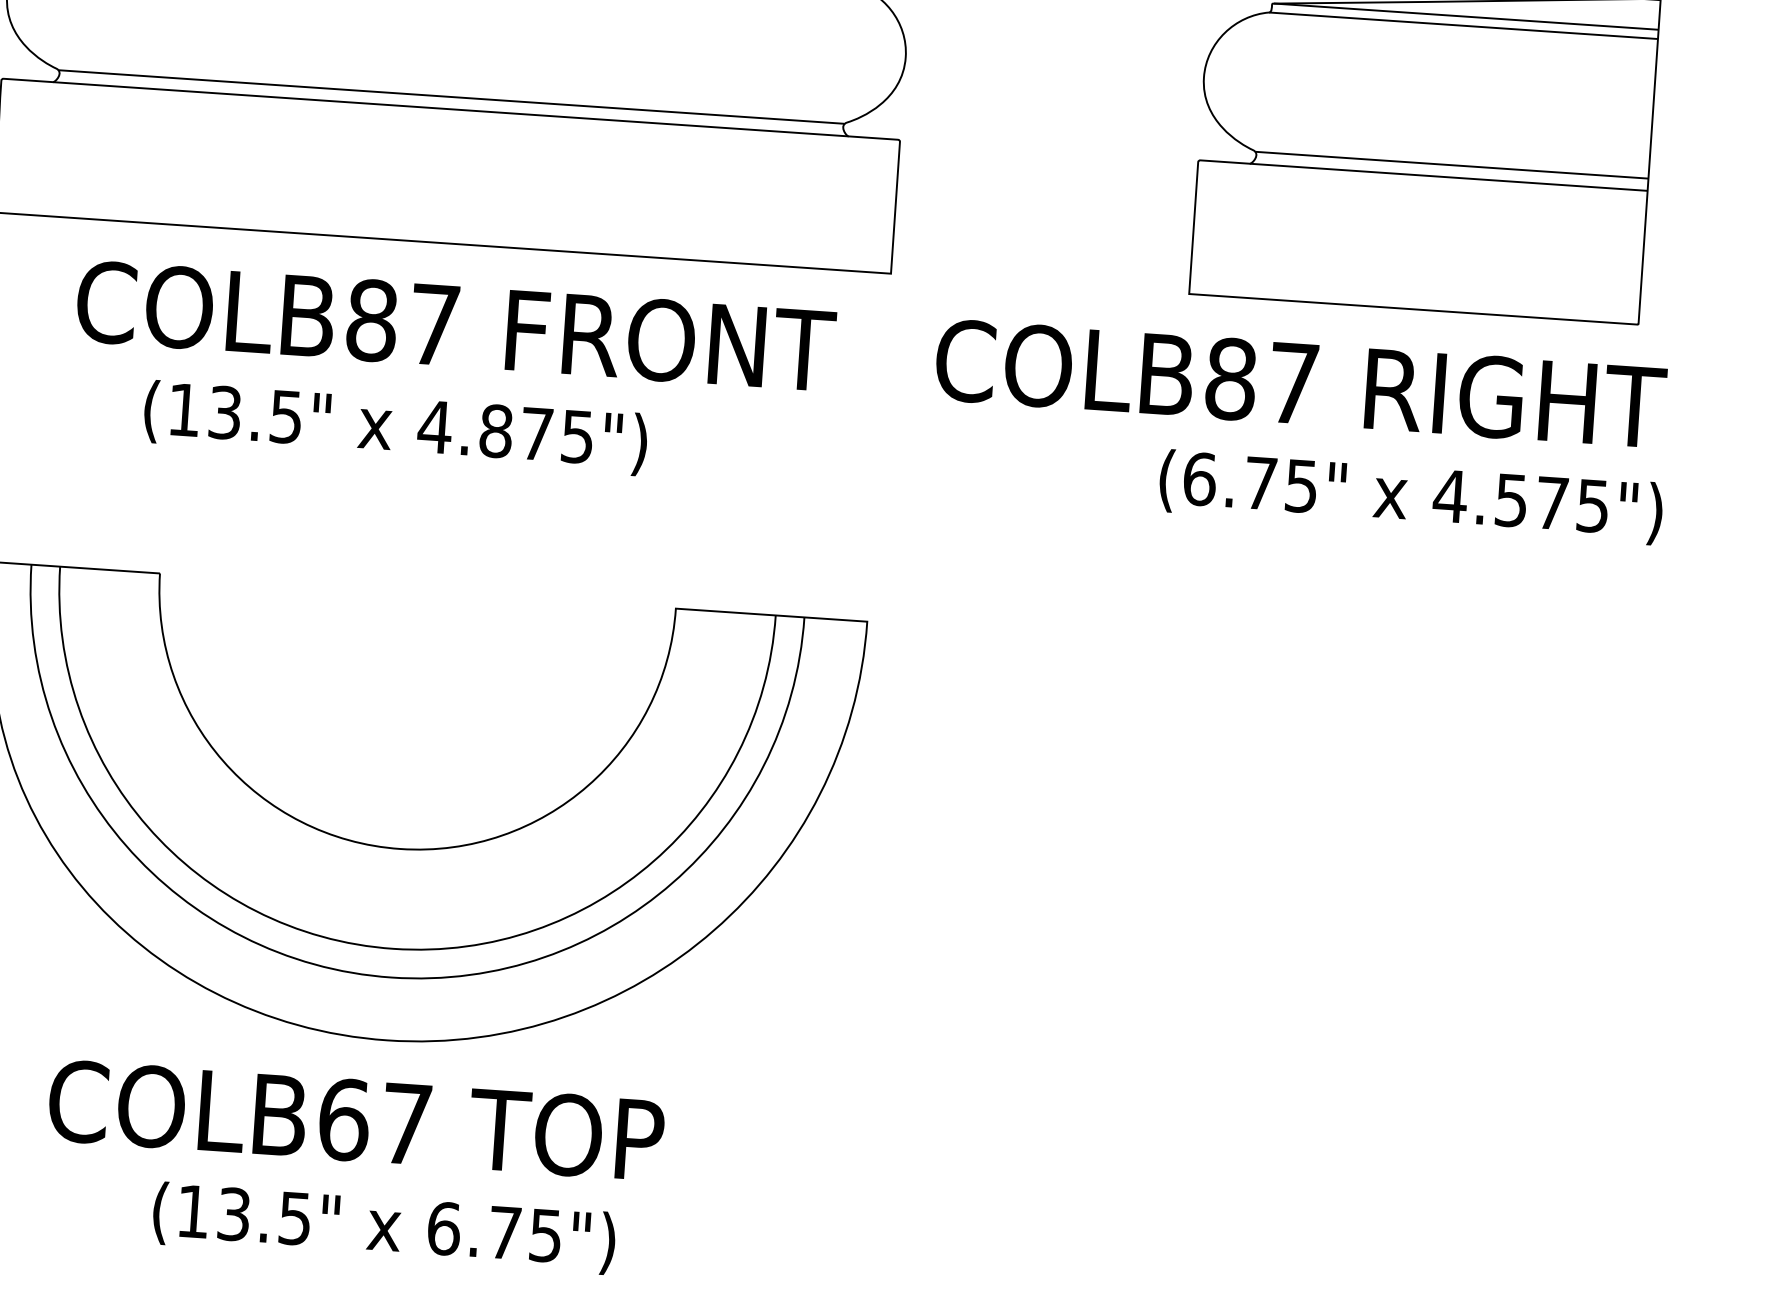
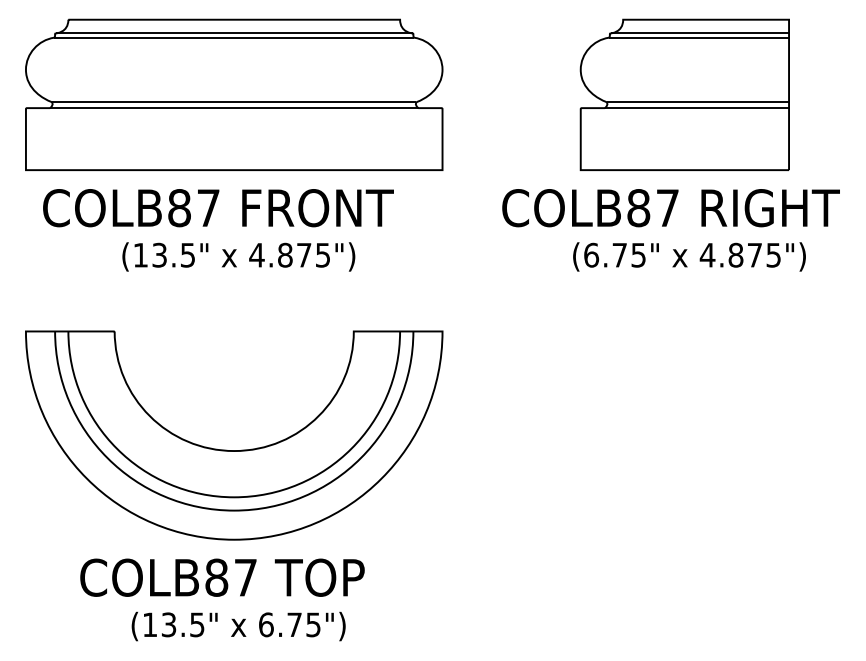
text: (455, 327) -> (218, 208), moved
text: (1299, 384) -> (670, 208), moved
text: (395, 427) -> (238, 256), moved
text: (1510, 498) -> (735, 254), 4.575") -> 4.875")
text: (343, 1119) -> (216, 577), COLB67 -> COLB87

